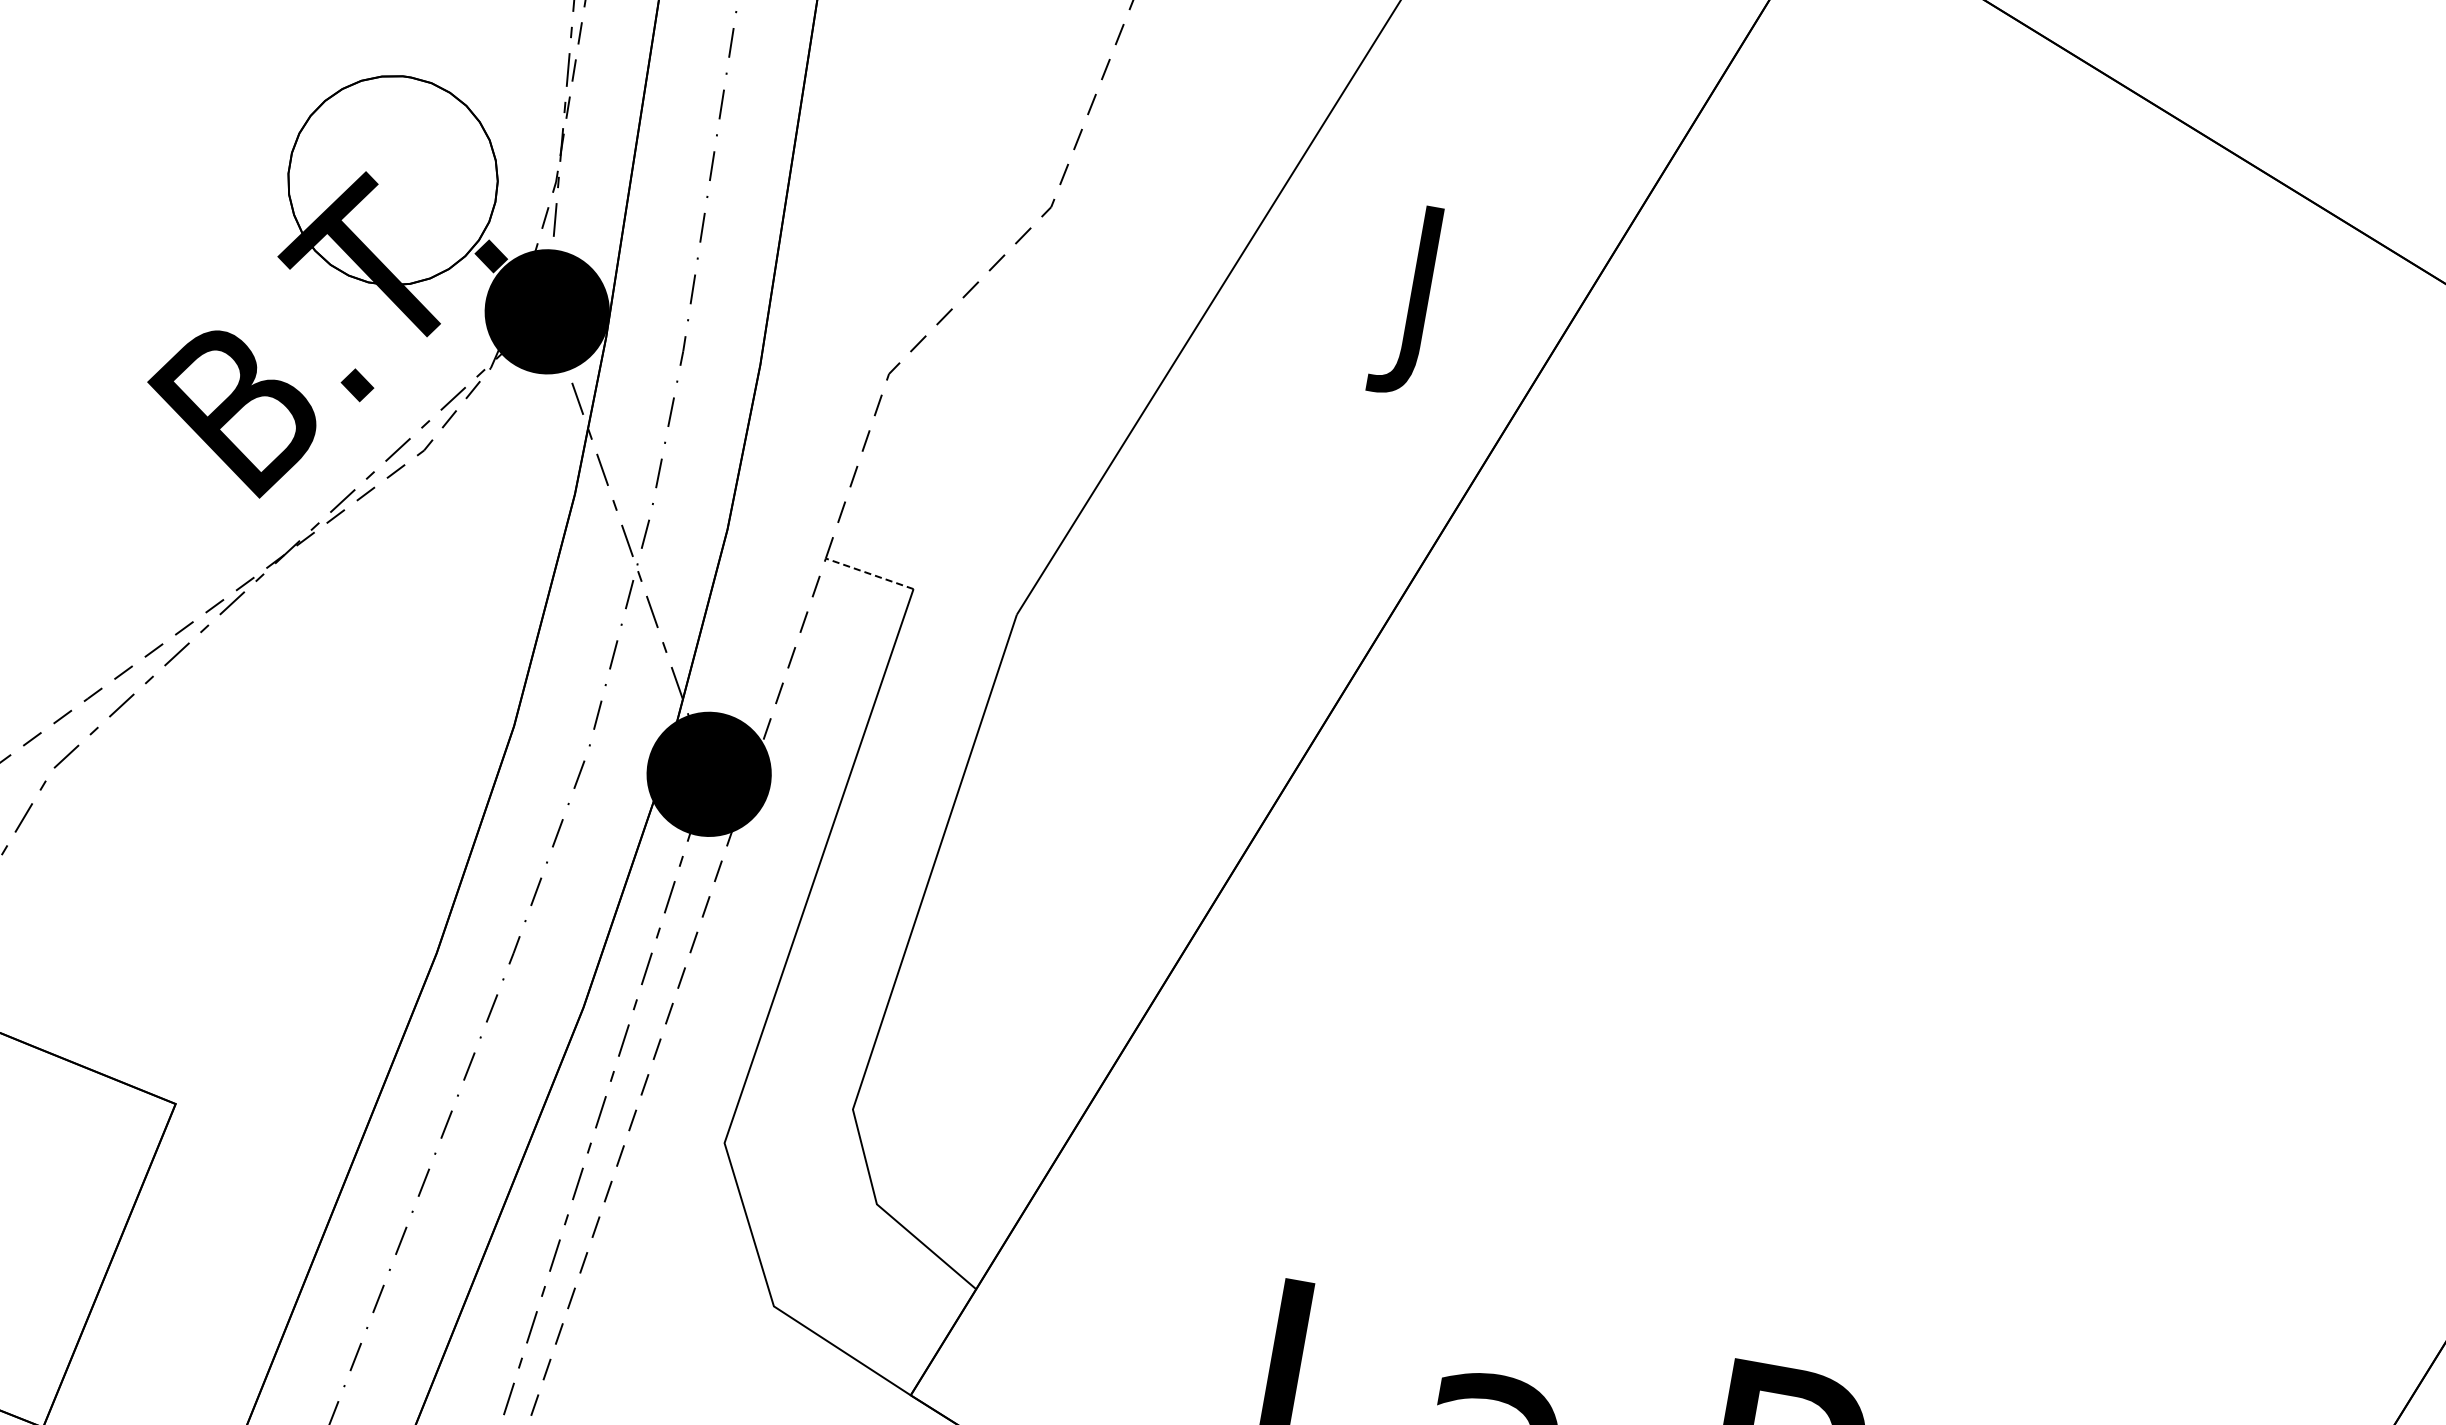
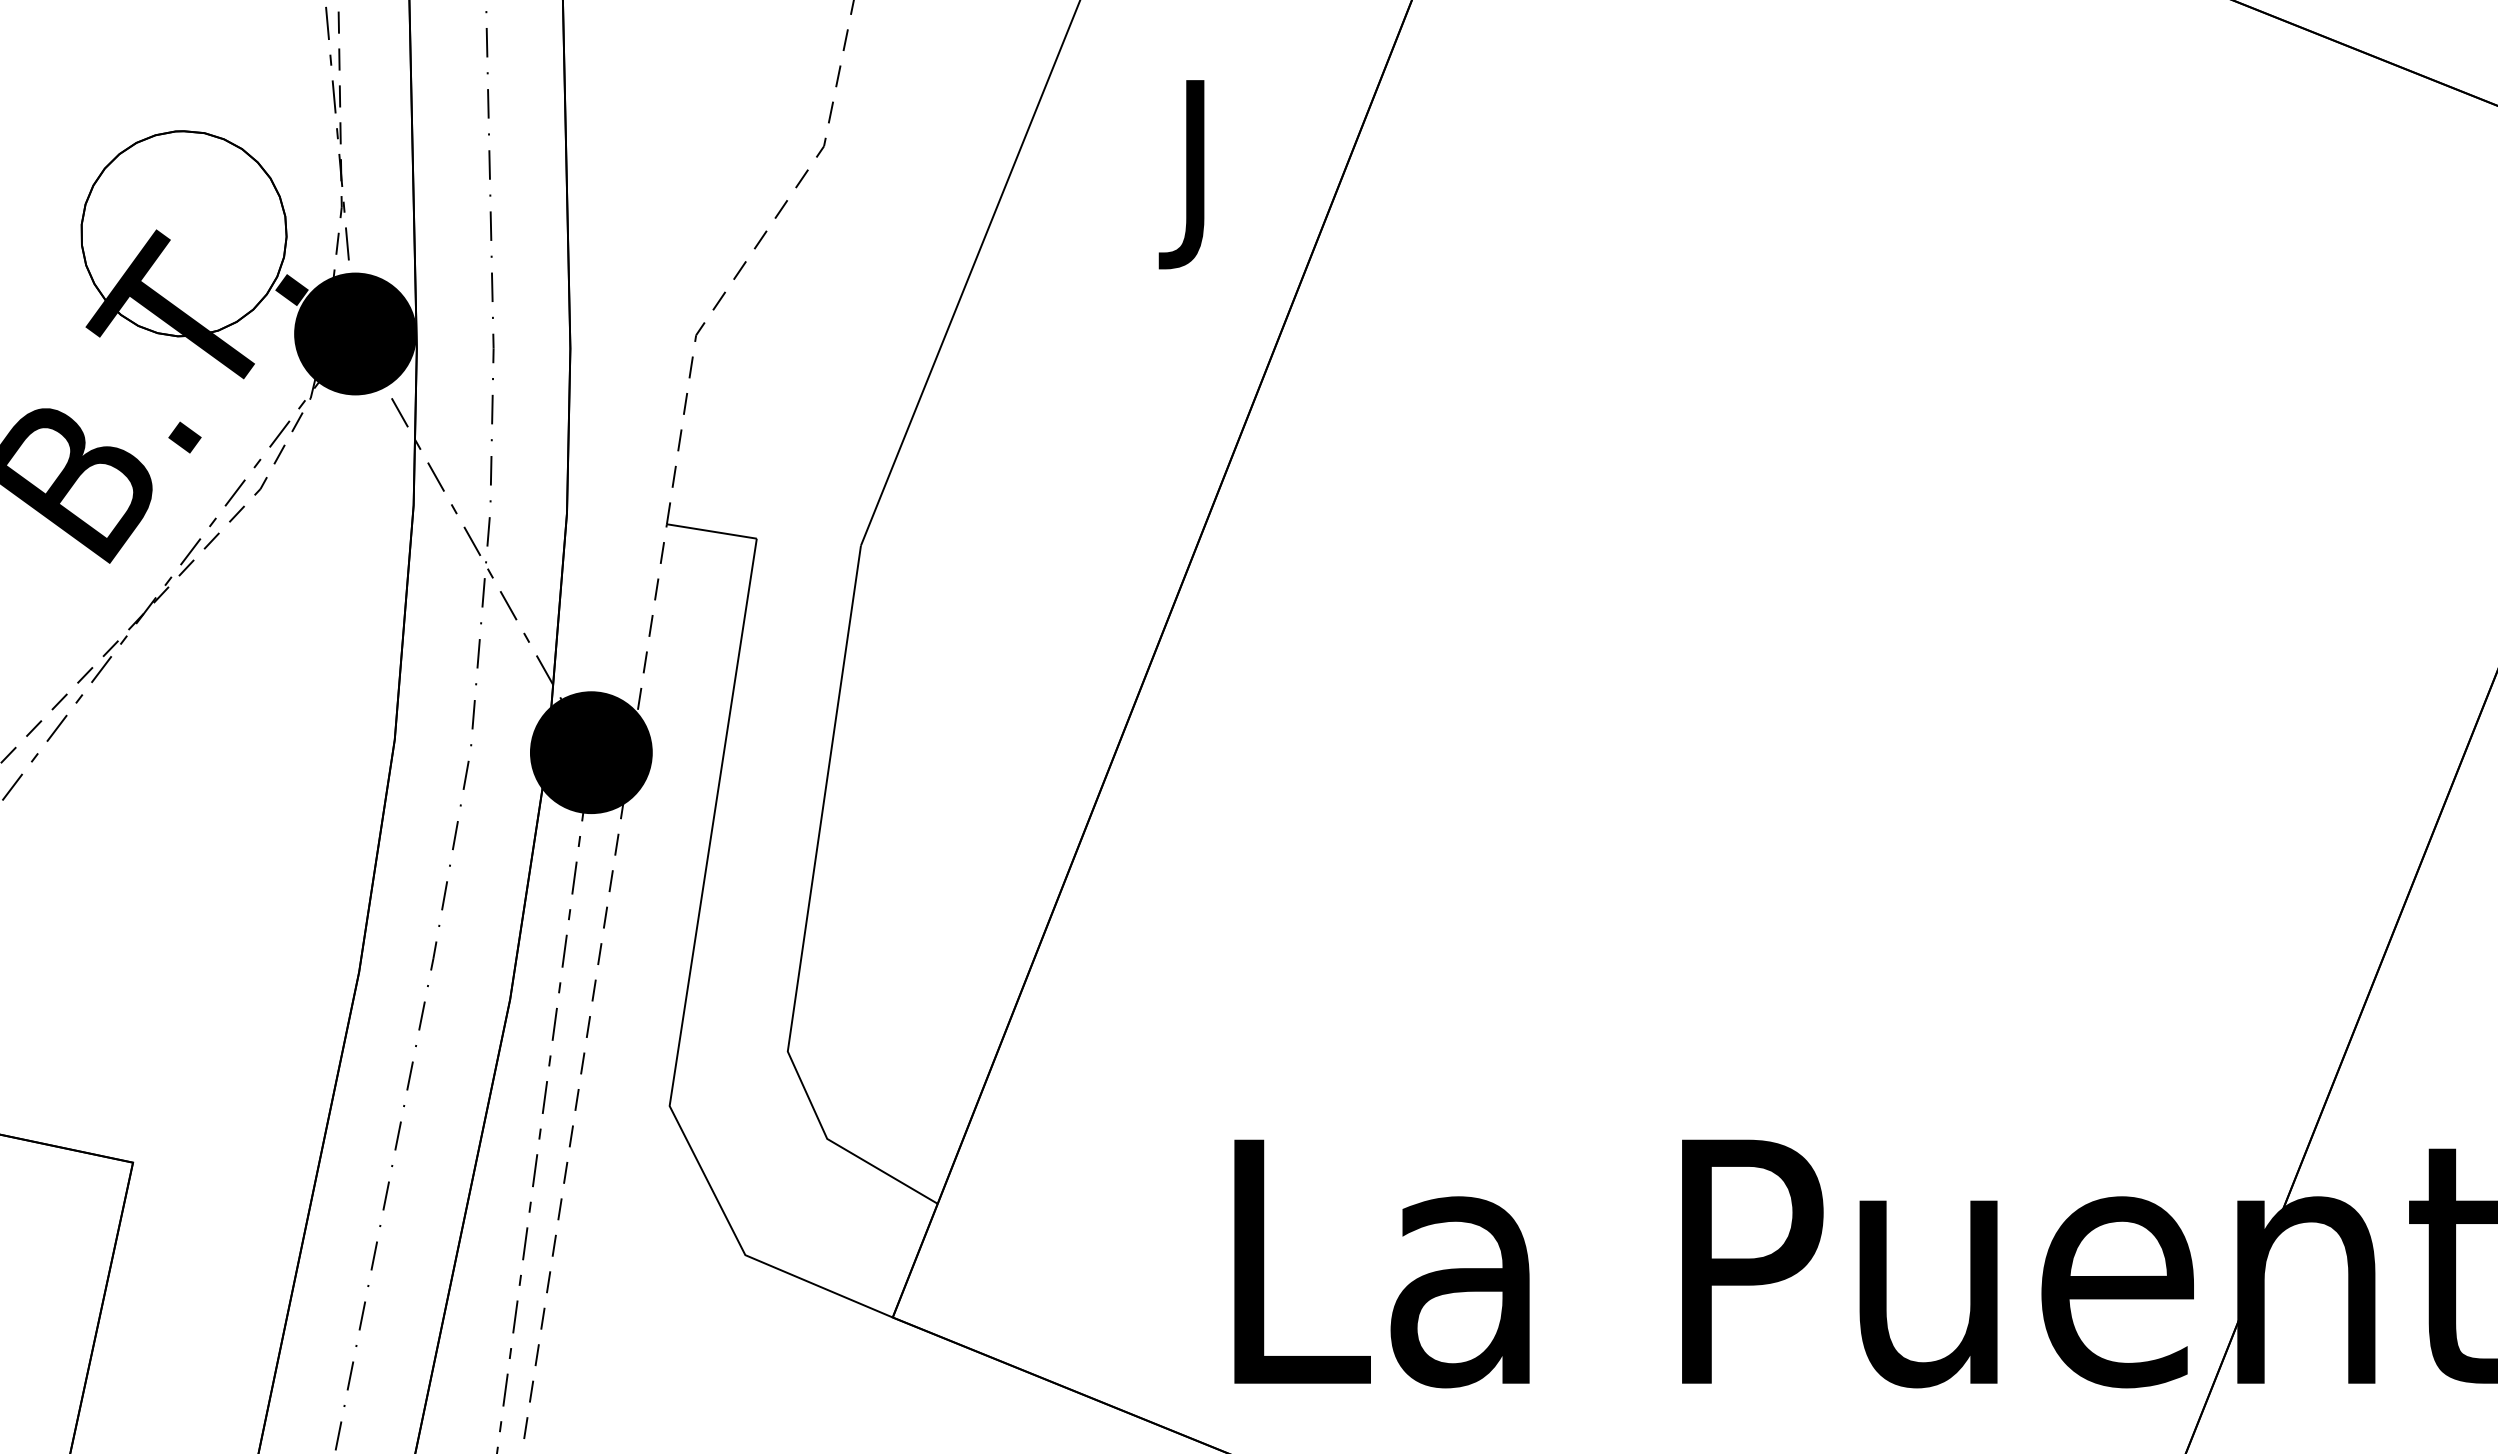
line: (869, 573) -> (711, 531), dashed -> solid

